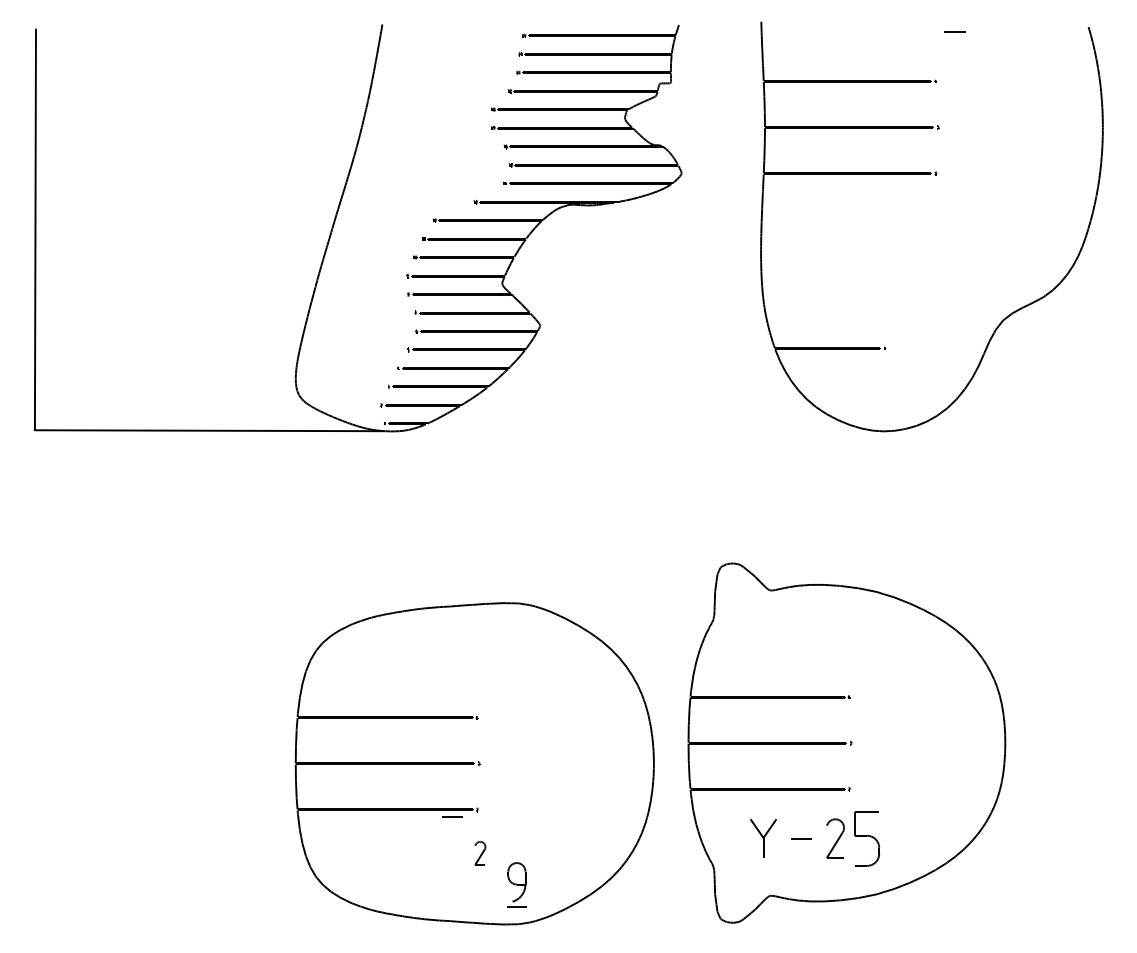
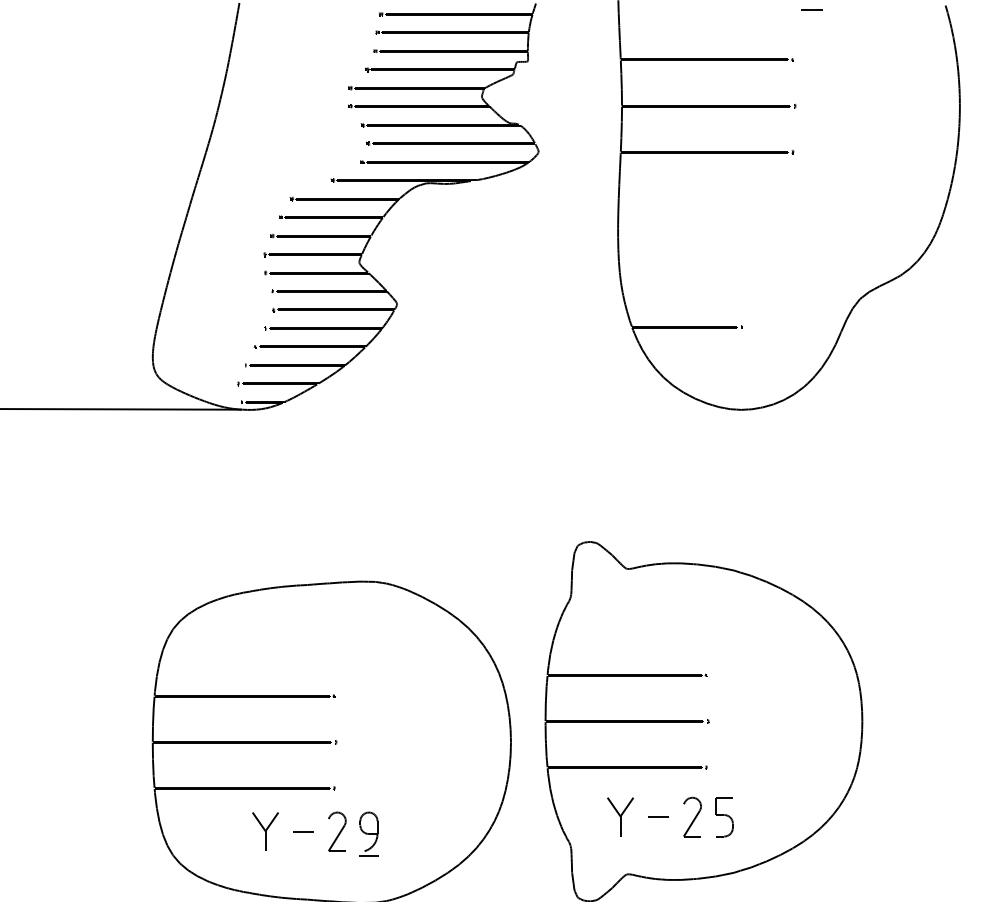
line: (452, 816) -> (303, 830), moved
part: (867, 838) -> (724, 816), size x0.71
part: (408, 852) -> (265, 830), added
part: (480, 853) -> (337, 831), size x1.67
part: (516, 884) -> (368, 833), moved

